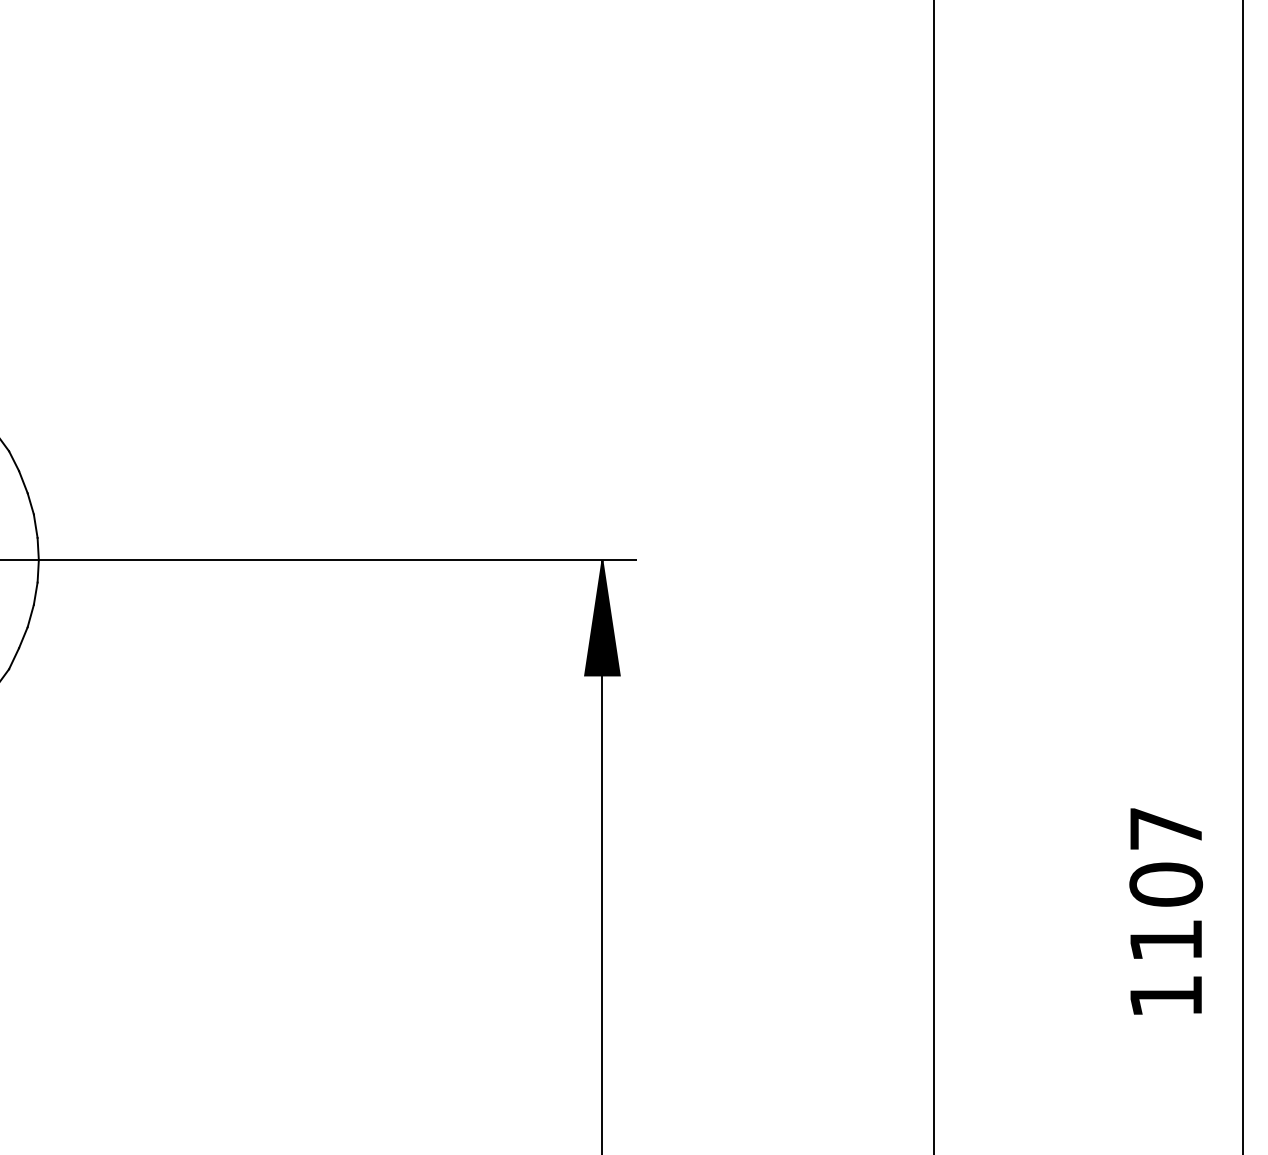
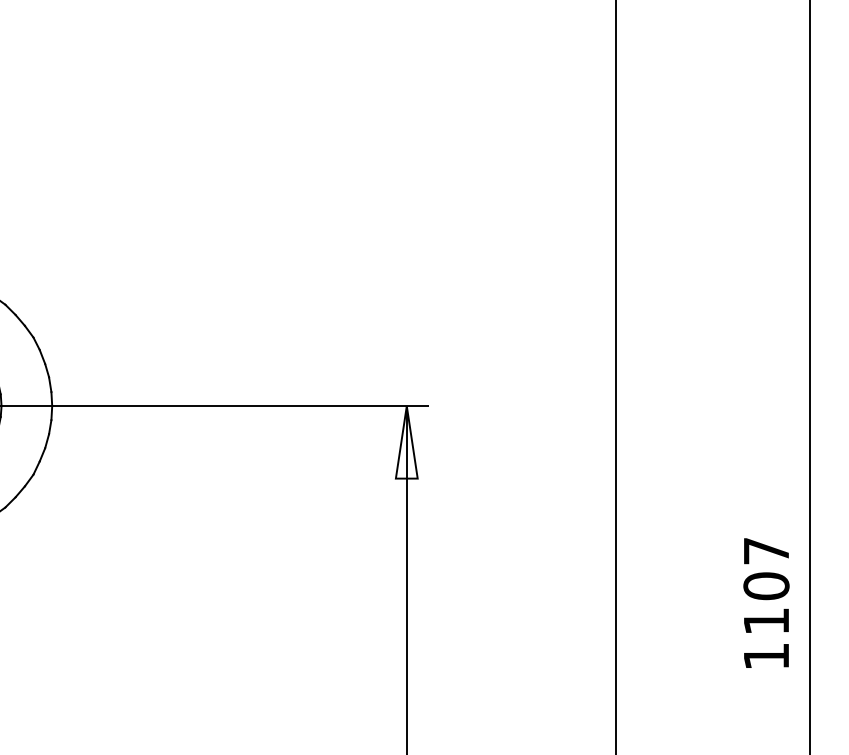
fill: (601, 618) -> (406, 442), removed
text: (1166, 910) -> (766, 602), moved

